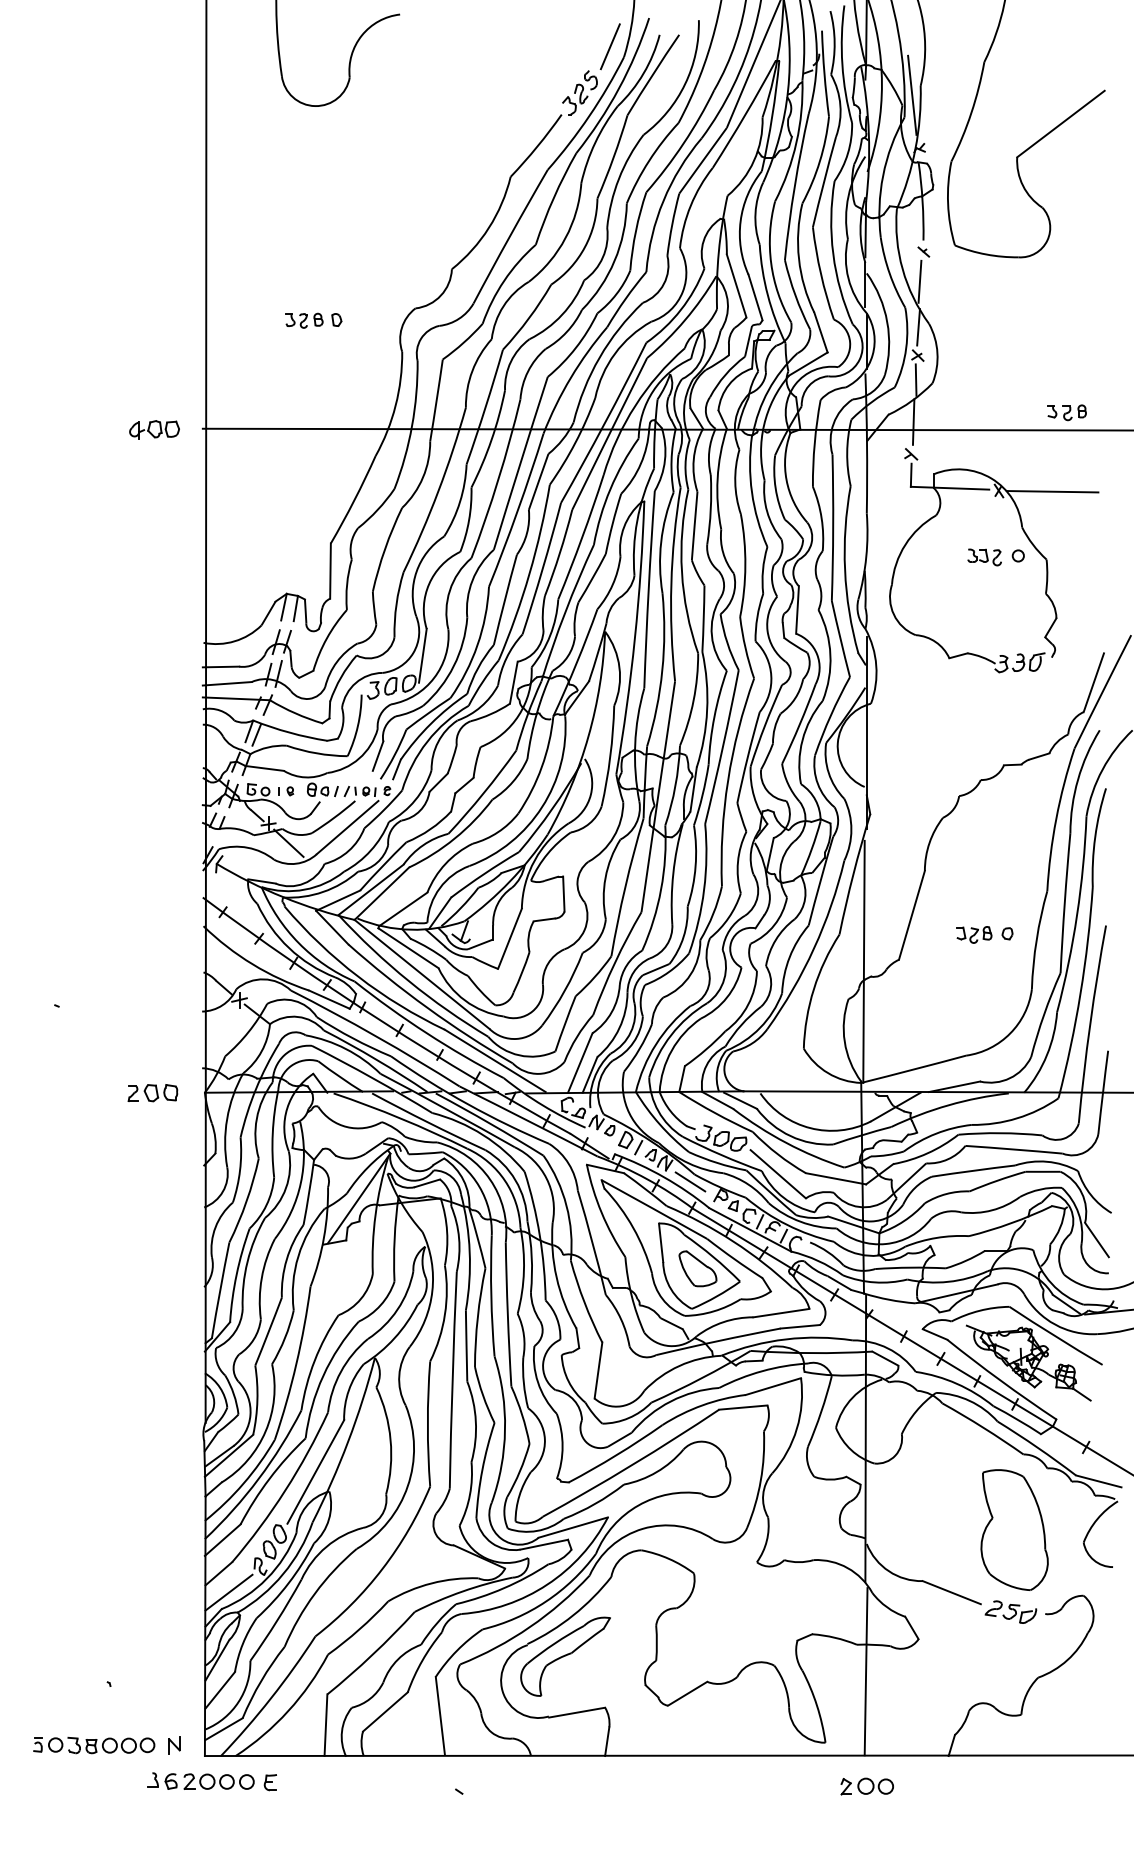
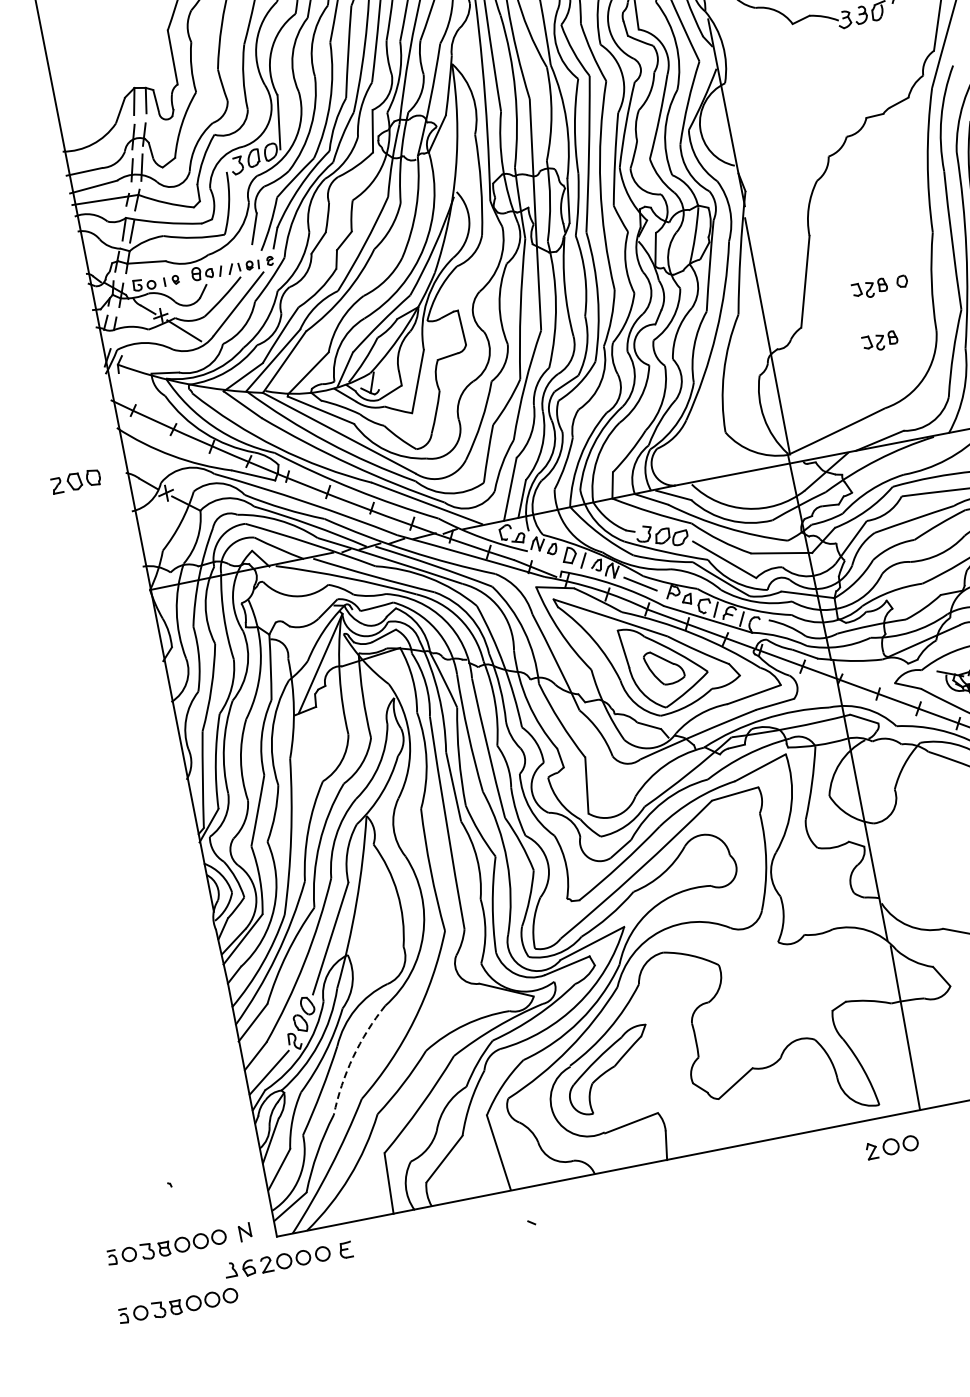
part: (974, 988) -> (880, 341), added
part: (152, 1093) -> (75, 481), moved
arc: (314, 1593) -> (352, 1057), solid -> dashed
part: (866, 1786) -> (891, 1146), moved
part: (94, 1805) -> (178, 1306), added

